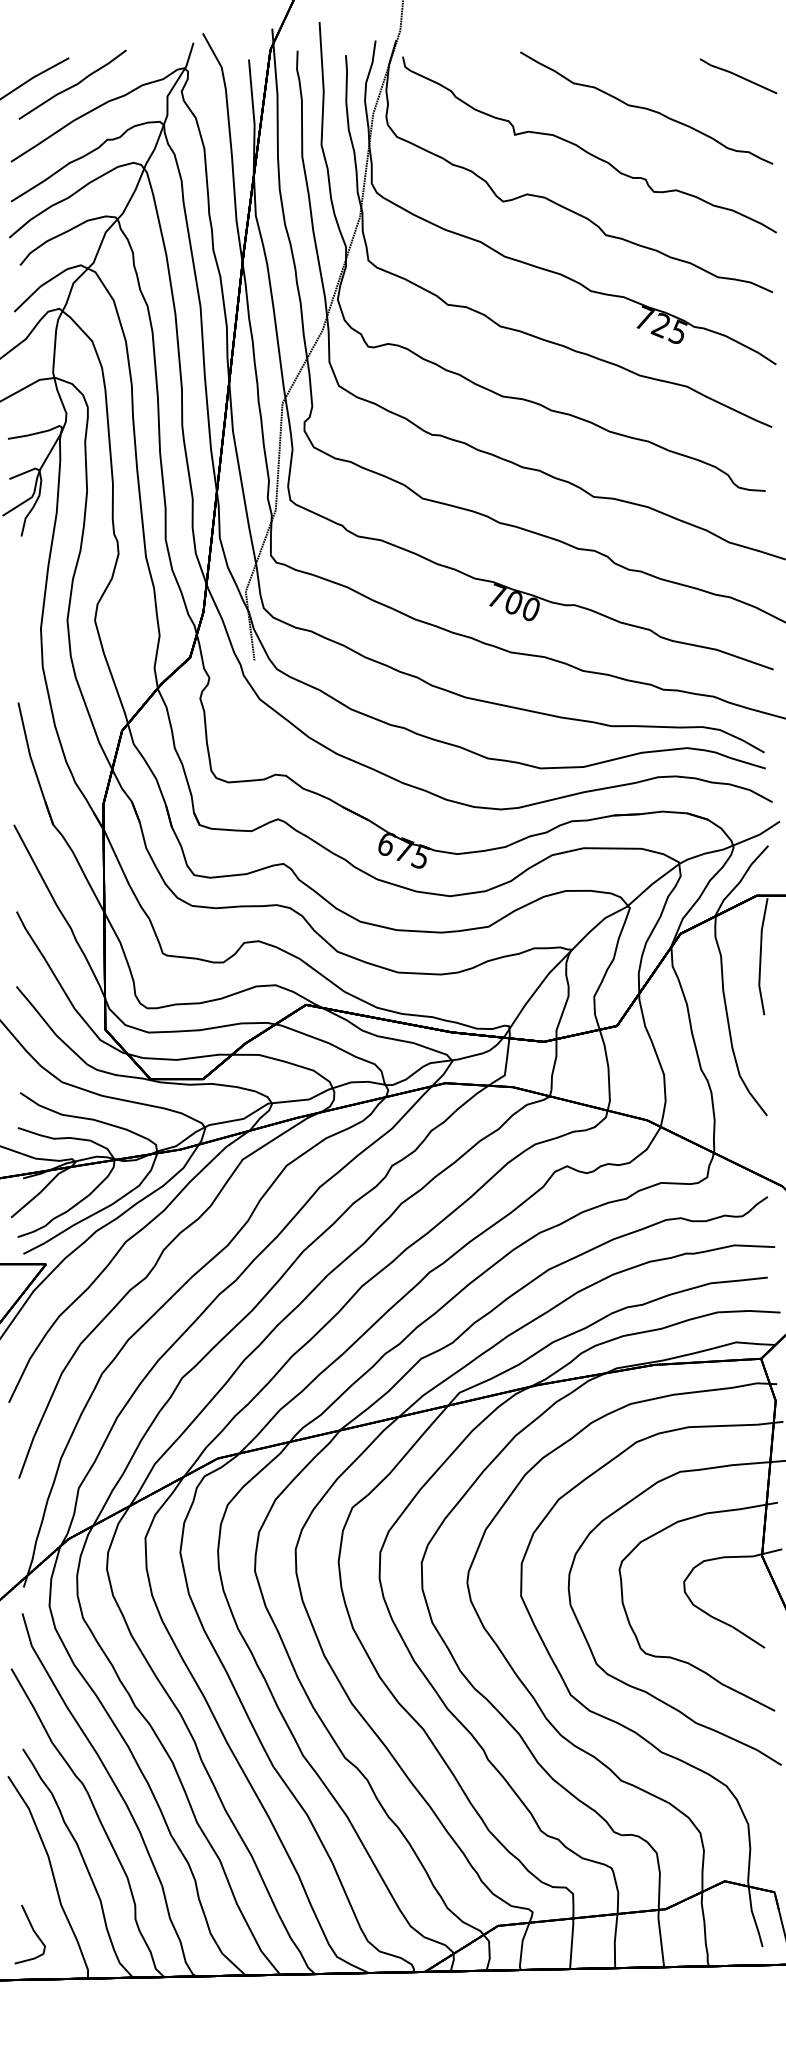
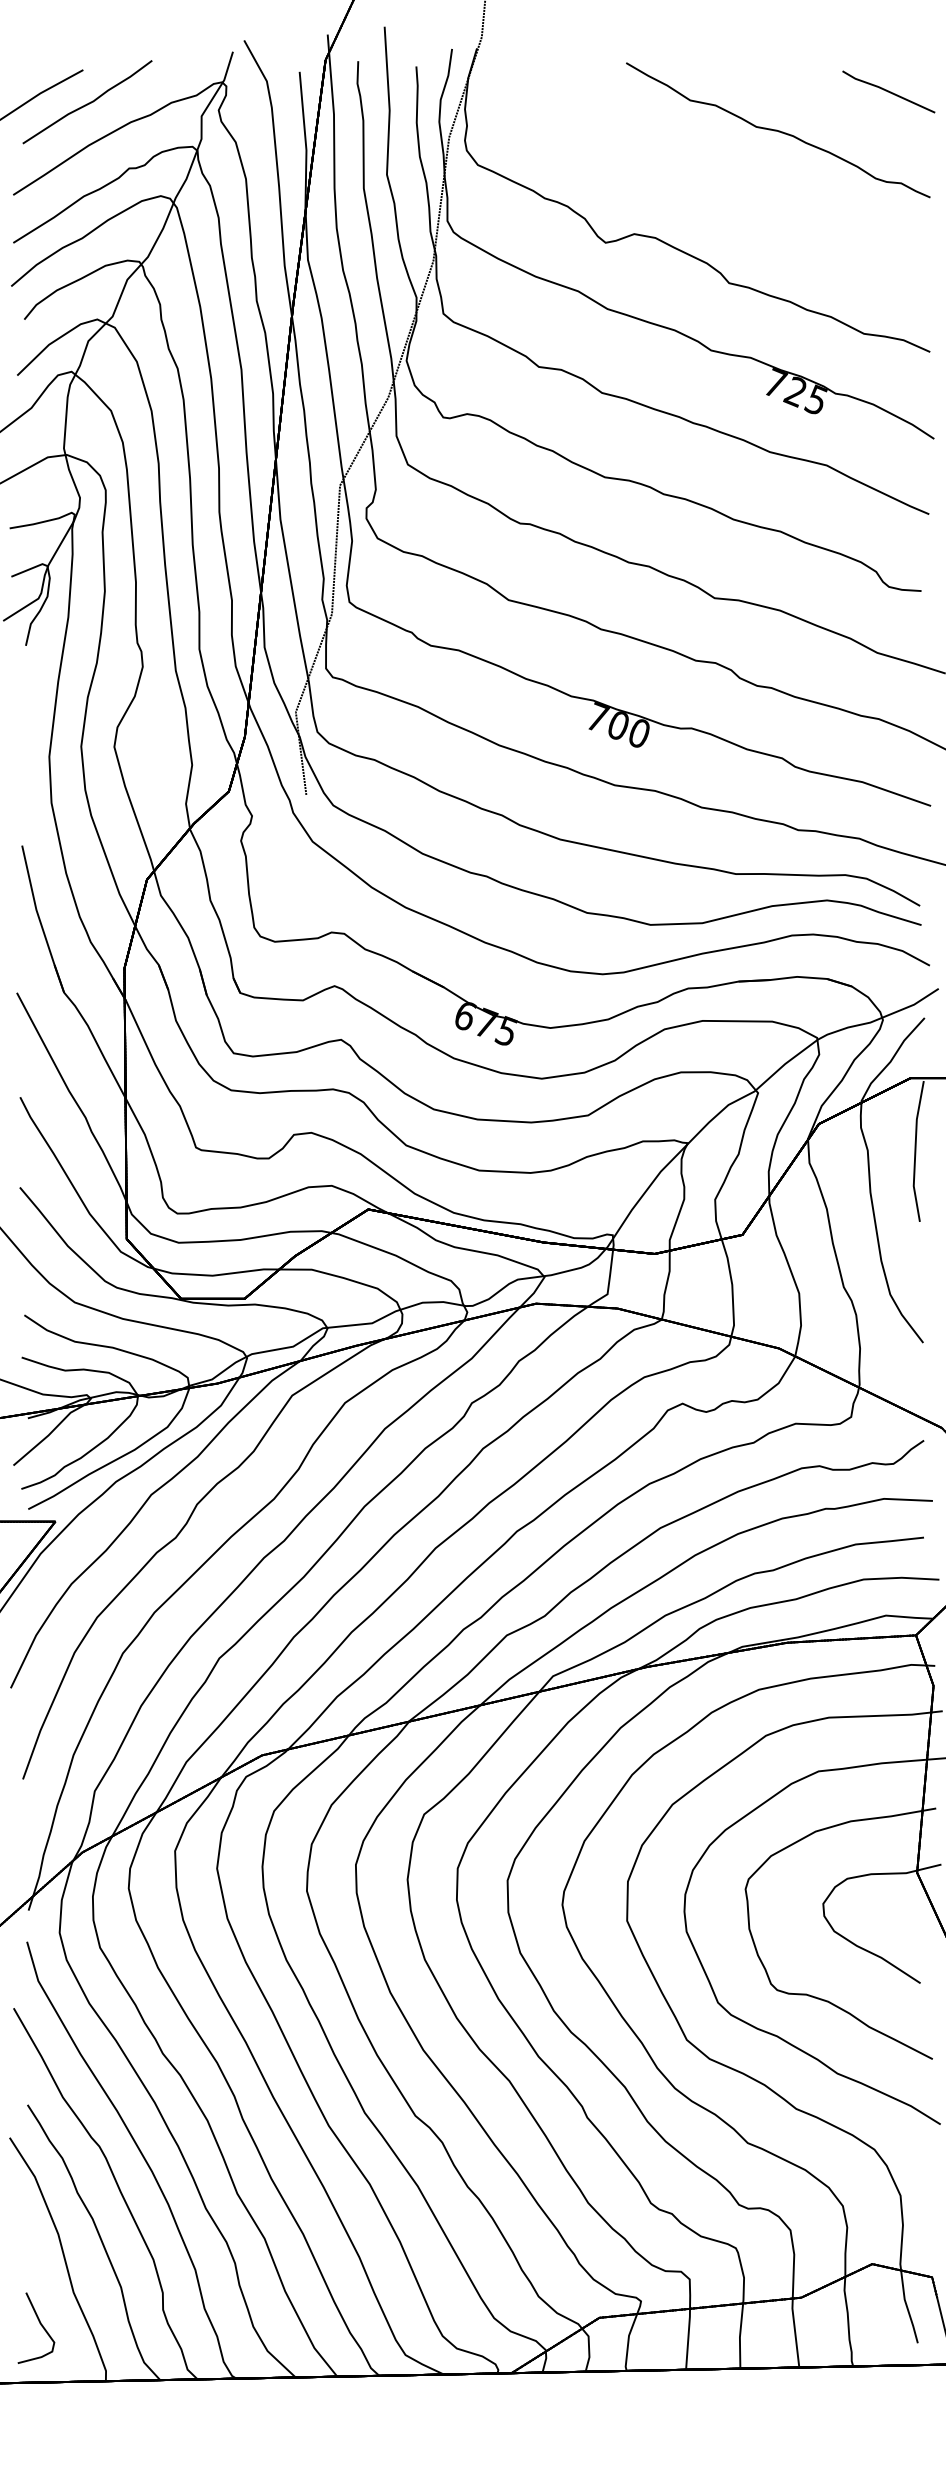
part: (586, 150) -> (705, 181), removed

